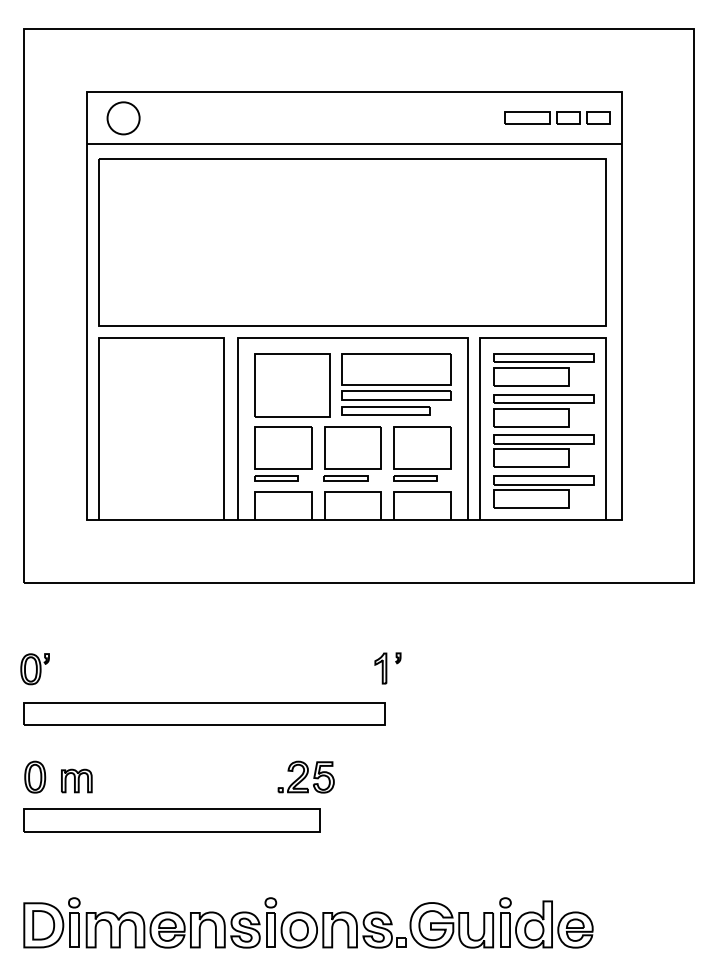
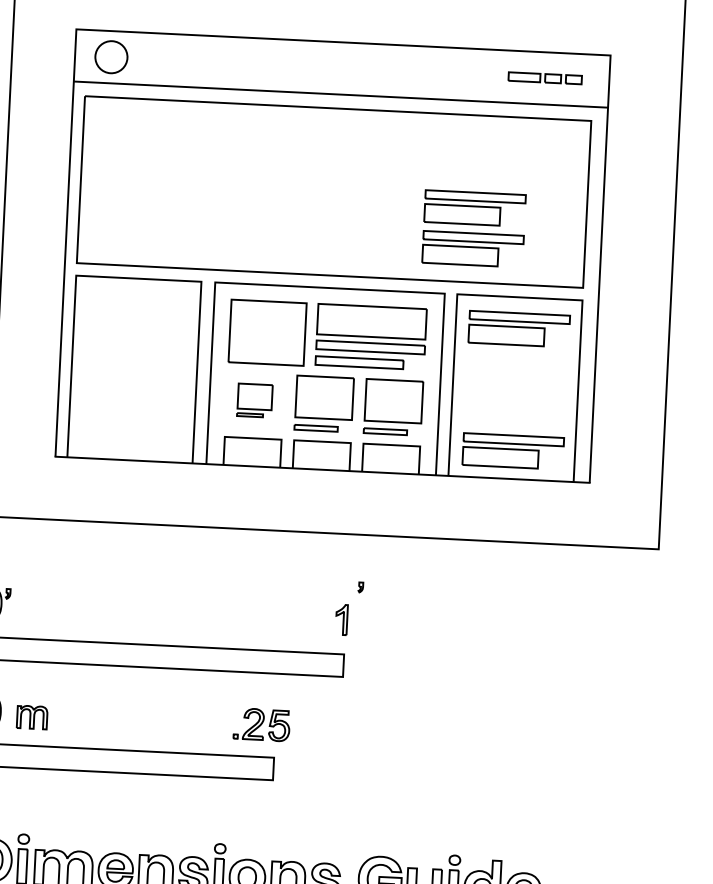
part: (557, 117) -> (545, 77), size x0.7
part: (543, 430) -> (473, 228), moved
part: (283, 453) -> (254, 400), size x0.6
part: (398, 658) -> (360, 587), moved

